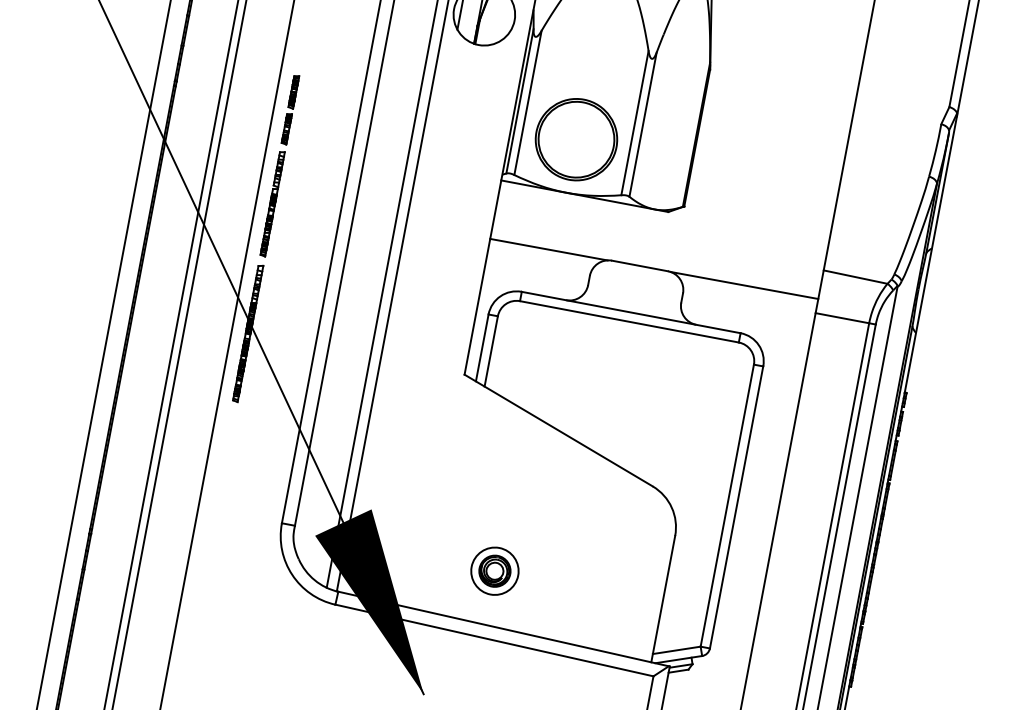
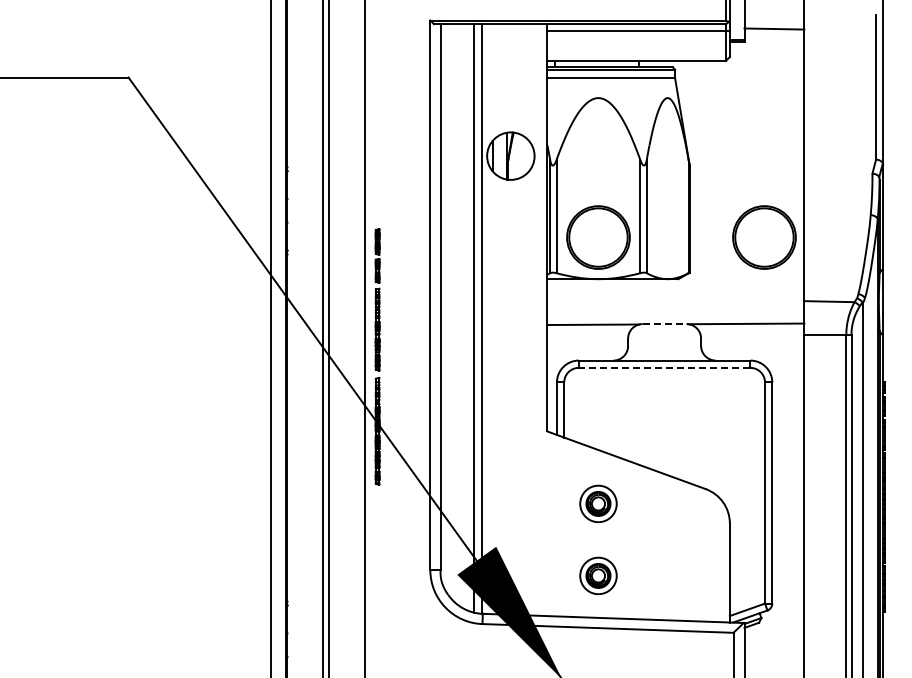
part: (788, 179) -> (764, 237), added
line: (639, 266) -> (664, 324), solid -> dashed
line: (629, 321) -> (664, 367), solid -> dashed
part: (512, 478) -> (598, 503), added

